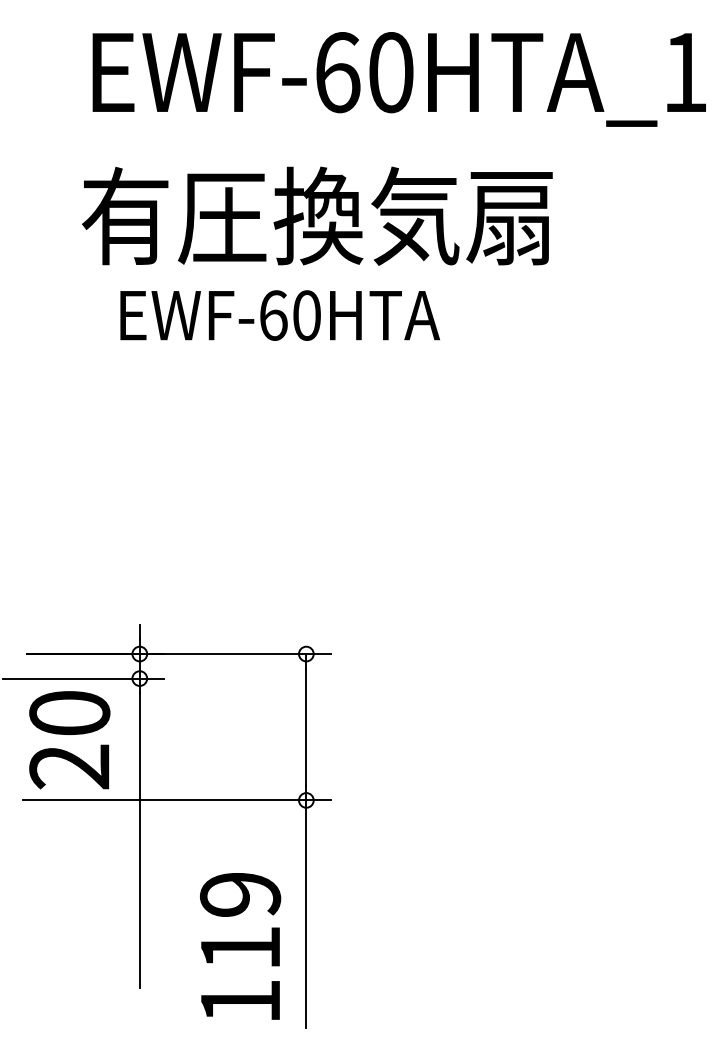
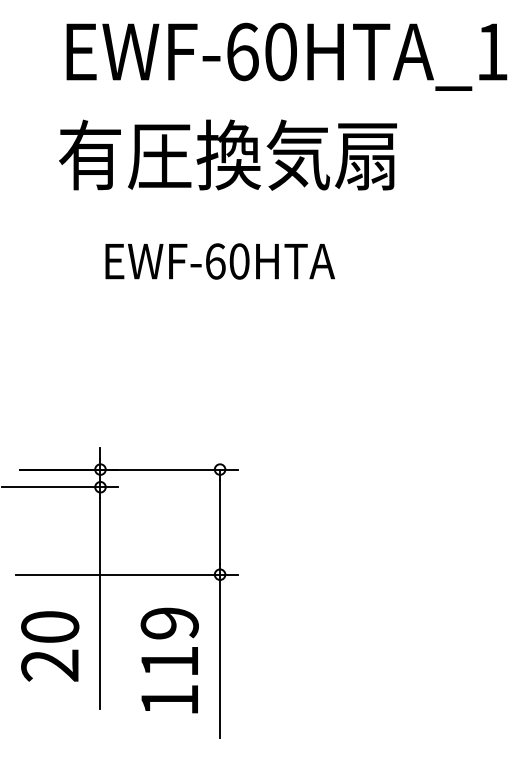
text: (279, 315) -> (219, 261), moved
text: (70, 740) -> (50, 646), moved
text: (240, 946) -> (169, 660), moved

